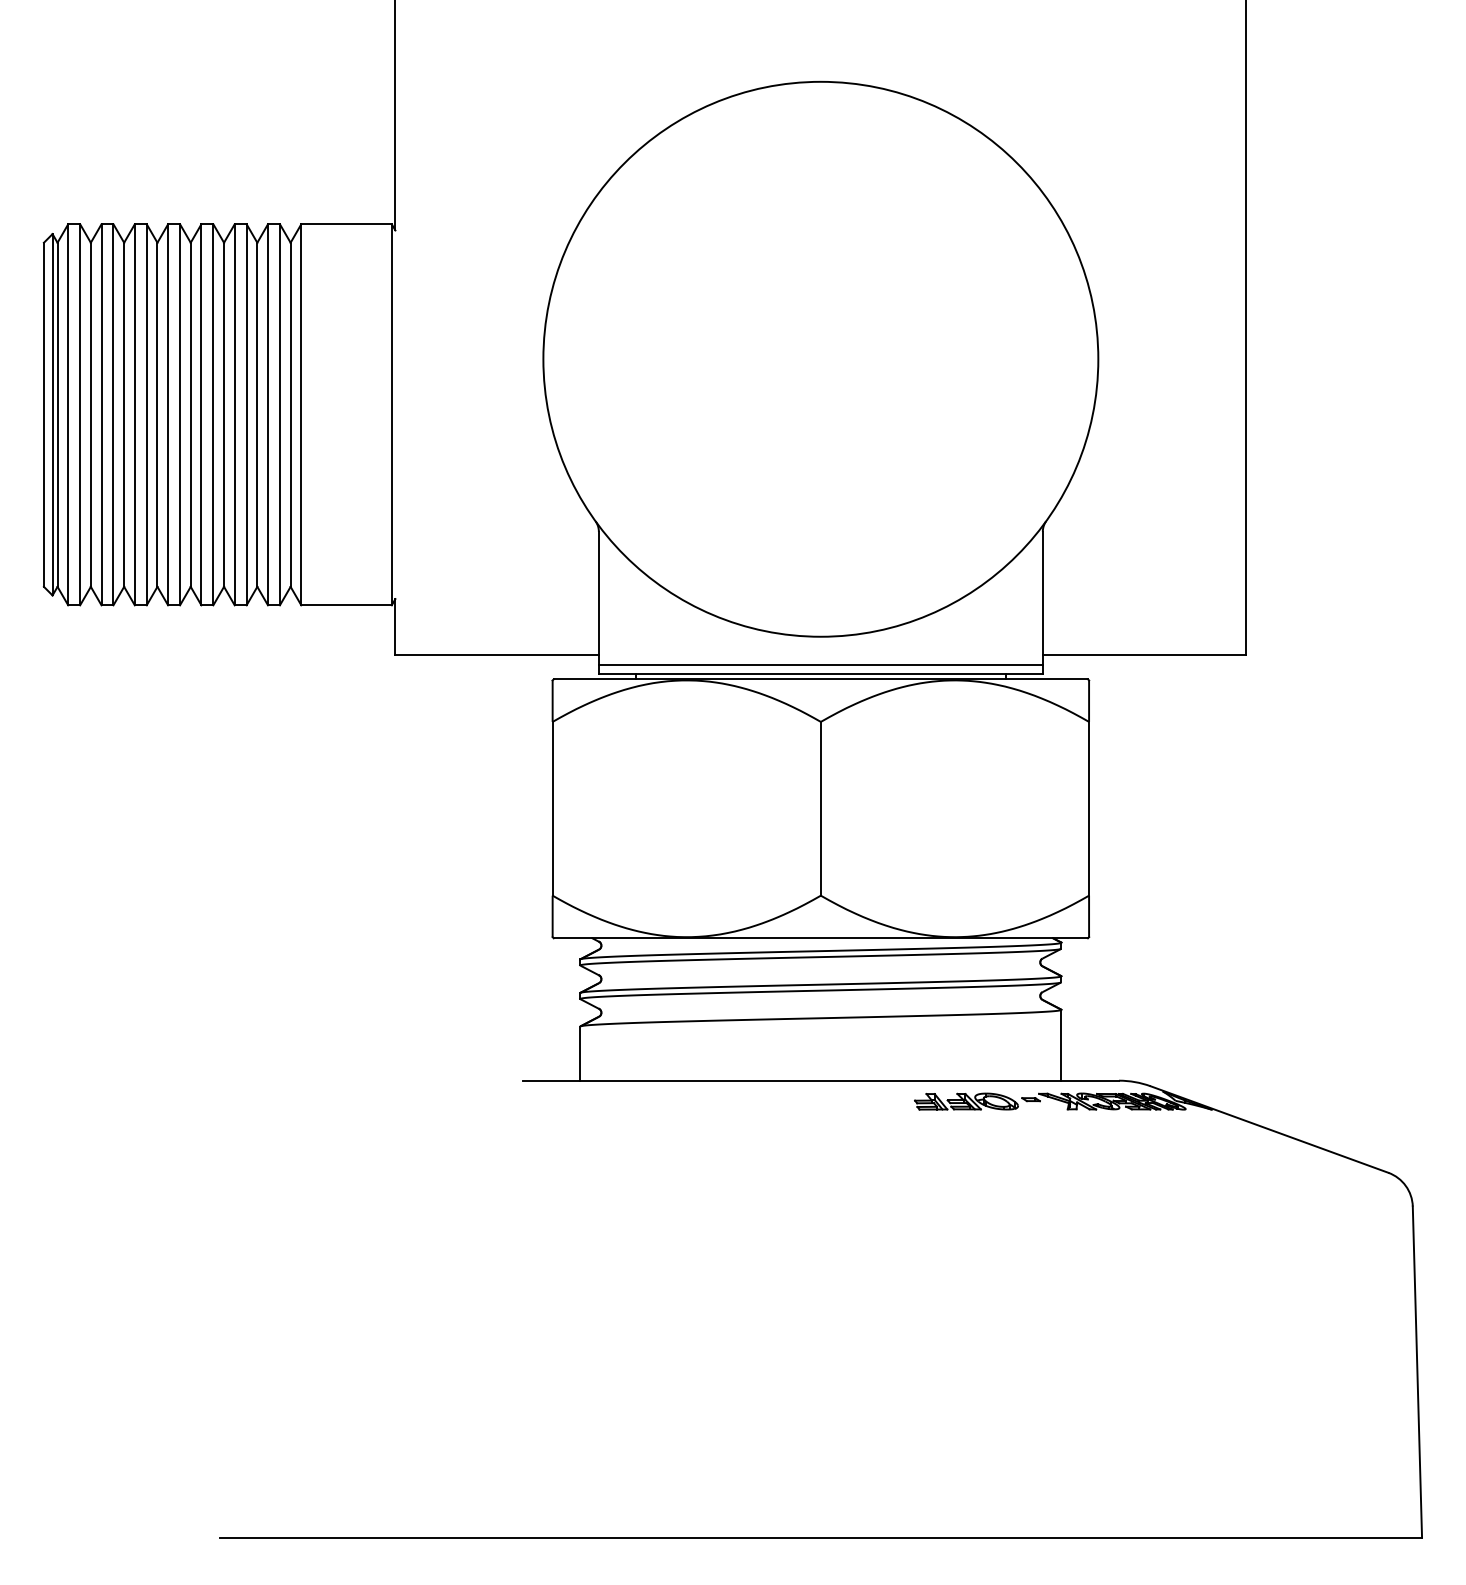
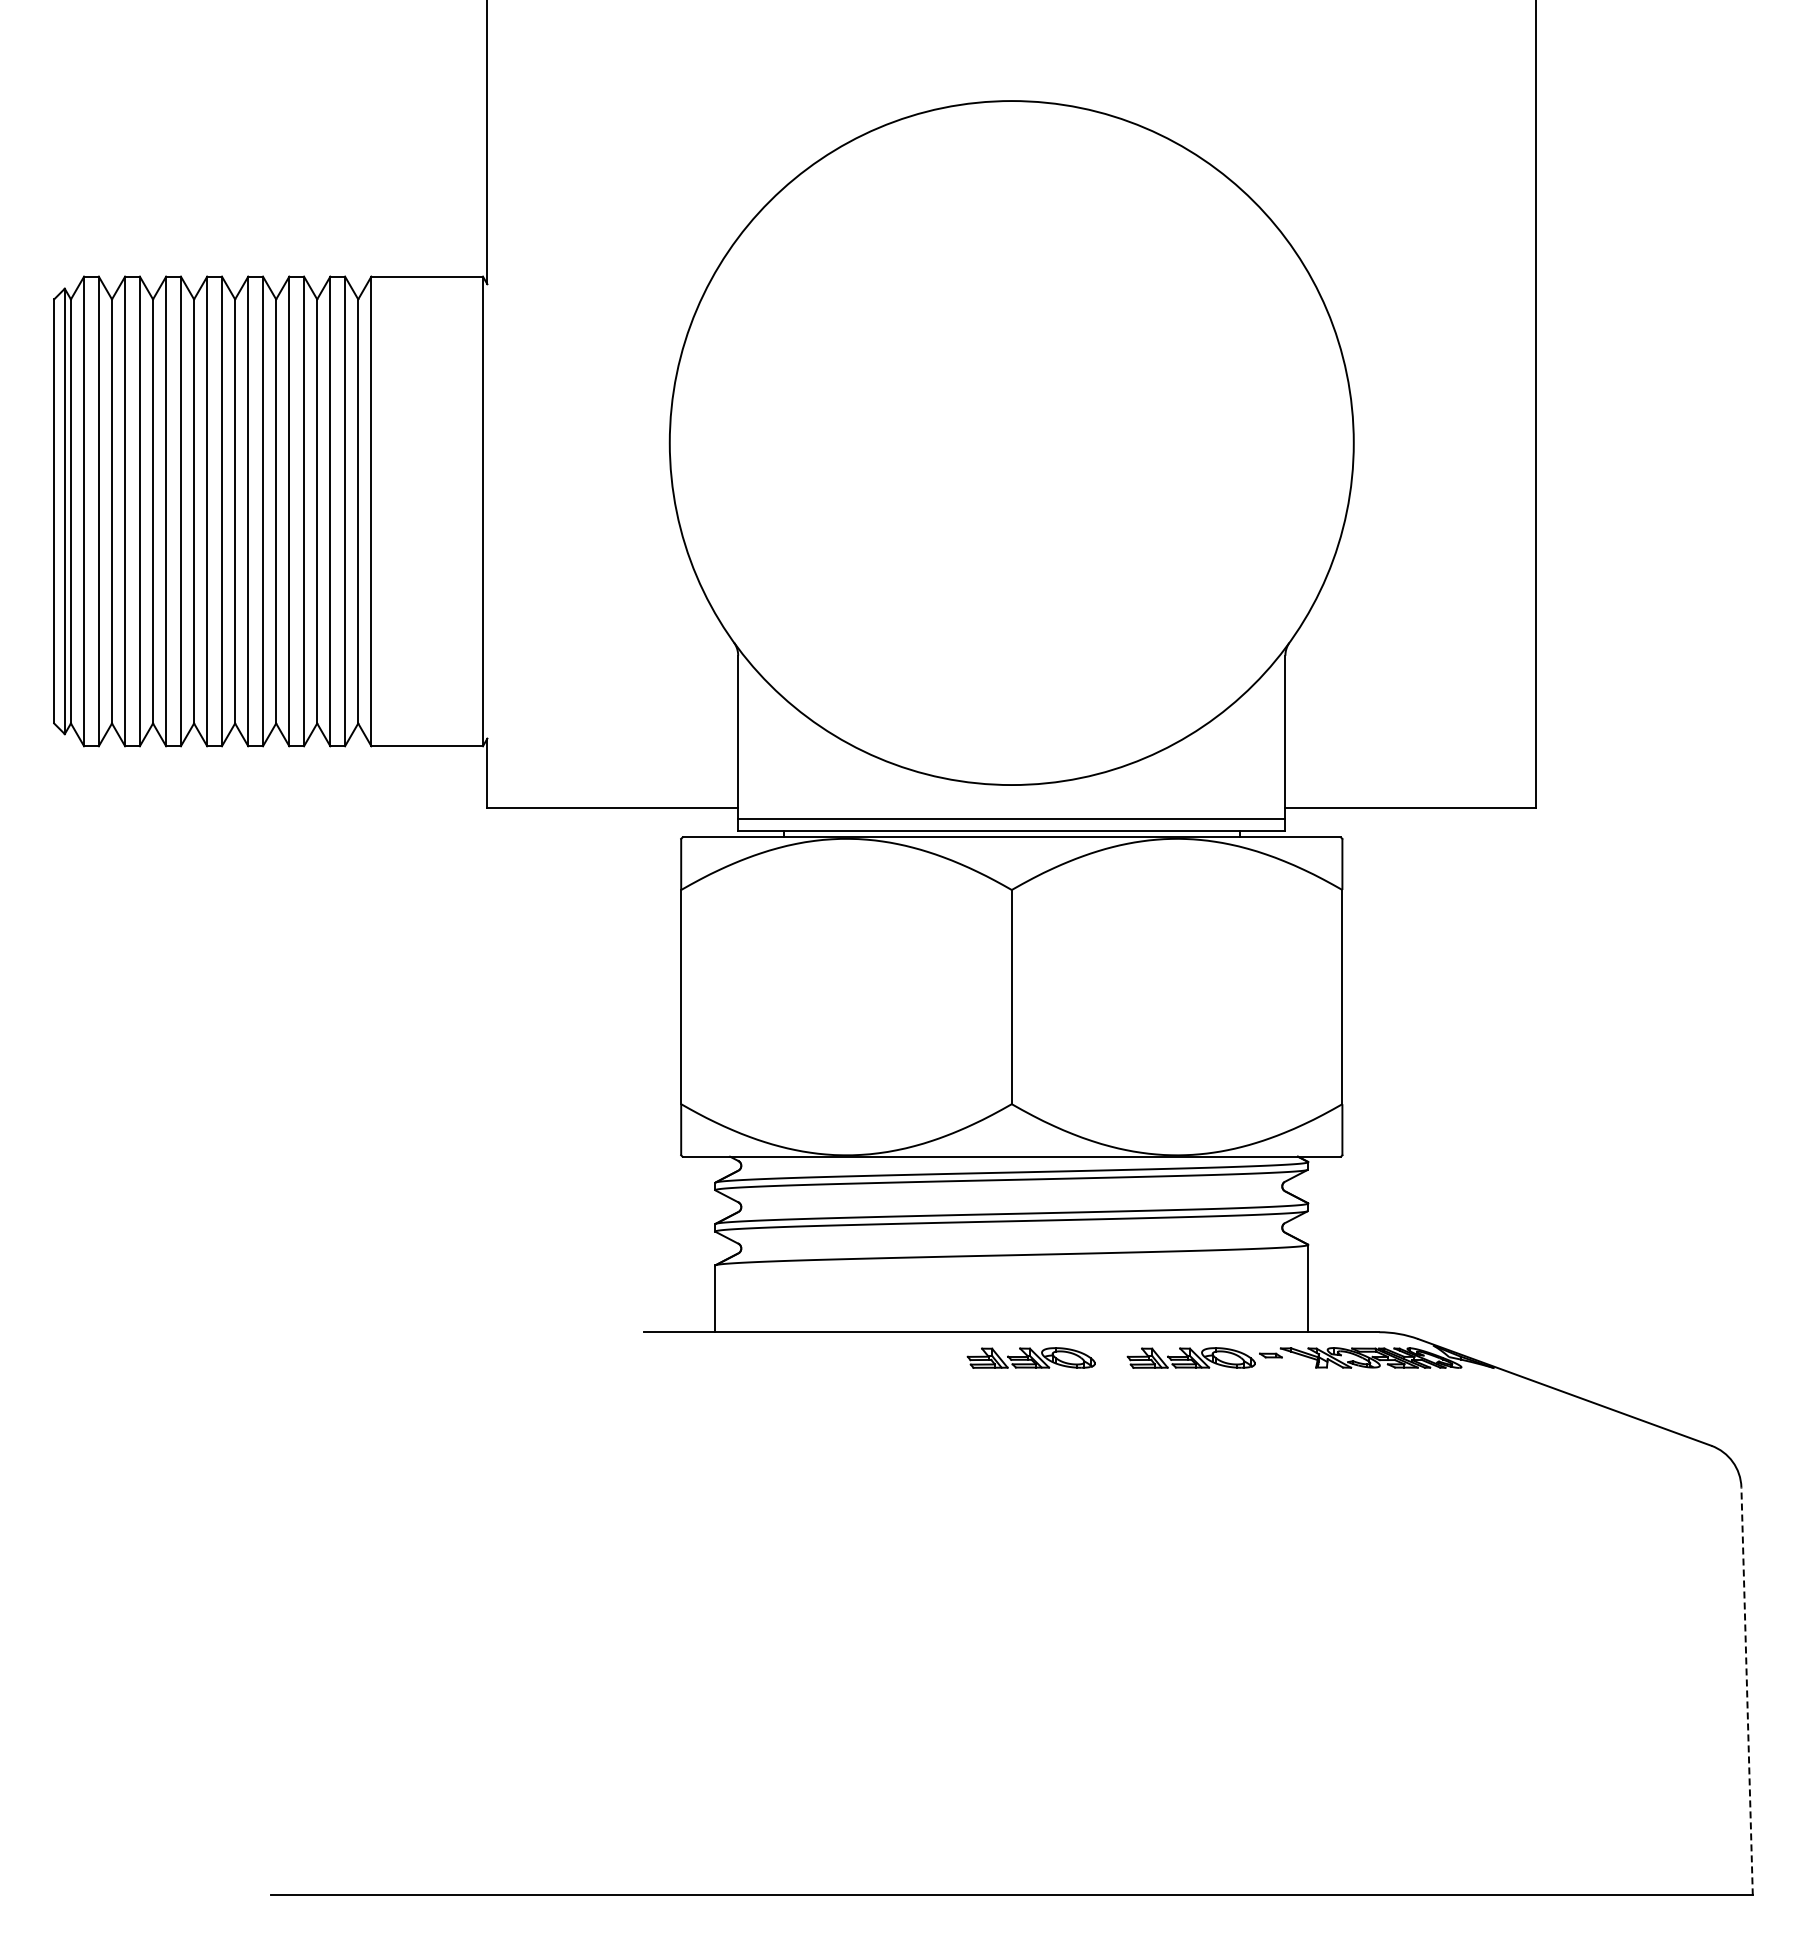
part: (836, 1101) -> (1030, 1357), added
line: (1417, 1371) -> (1747, 1690), solid -> dashed

